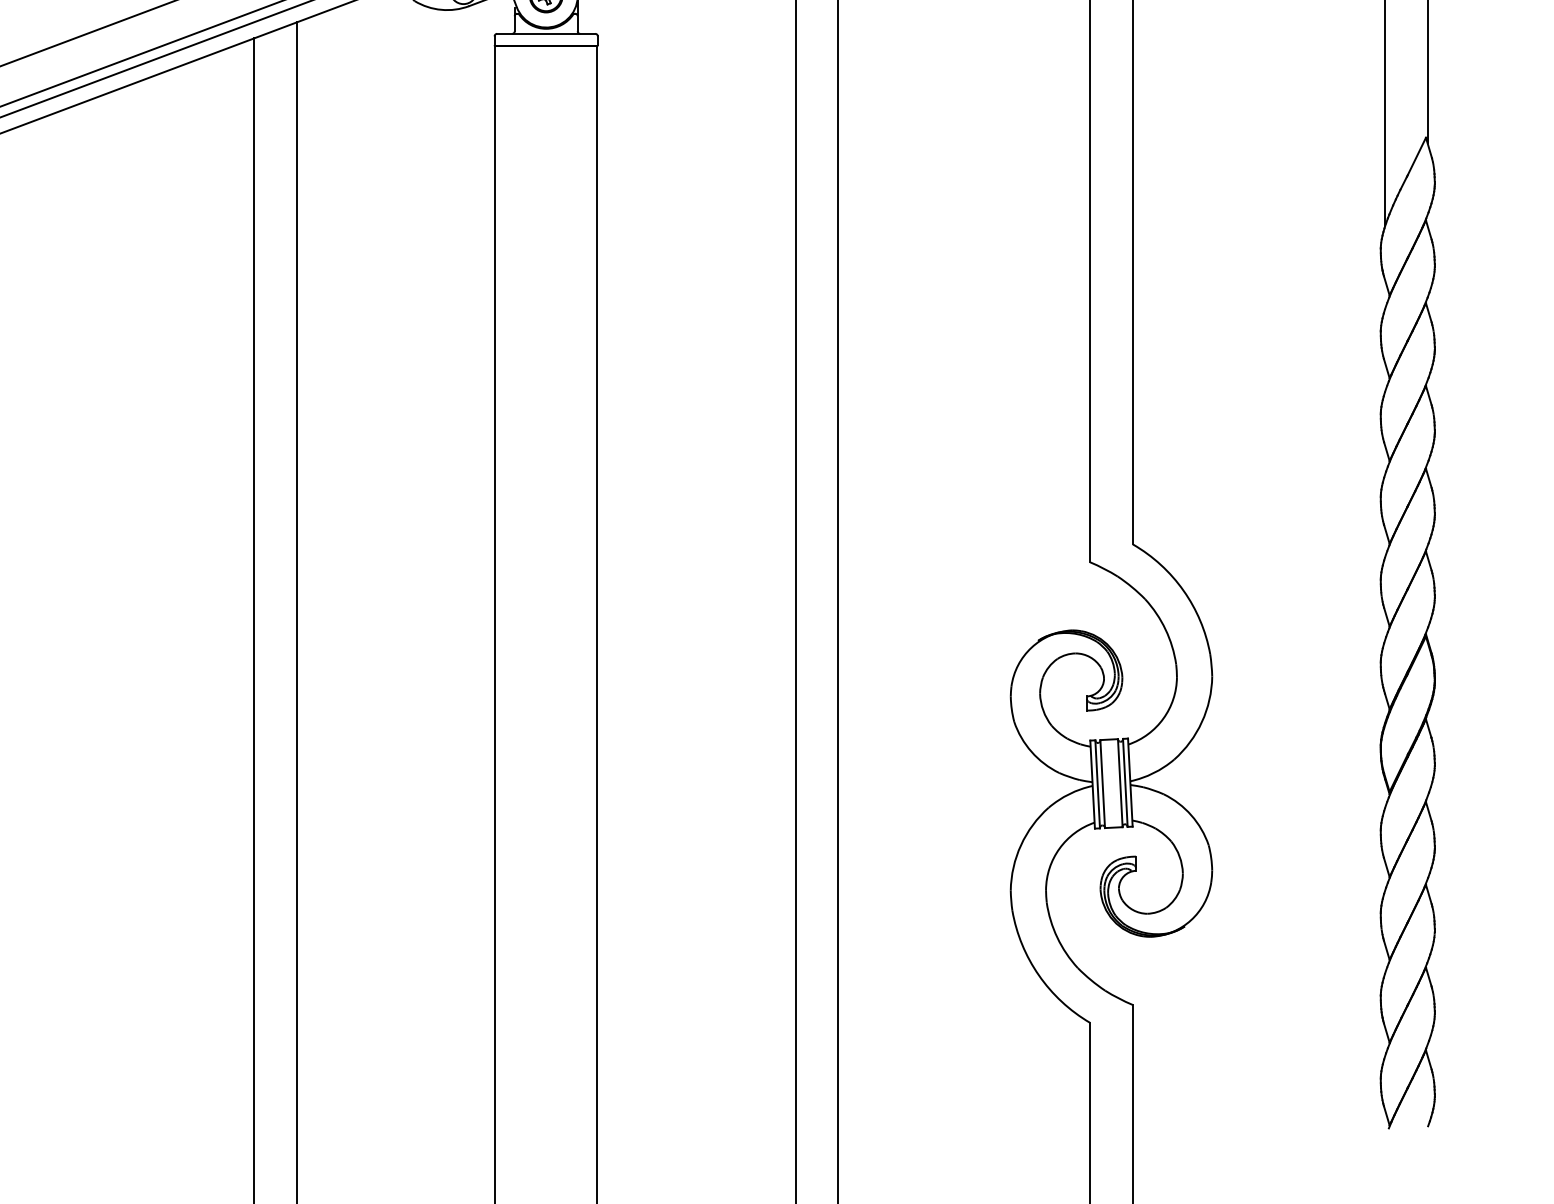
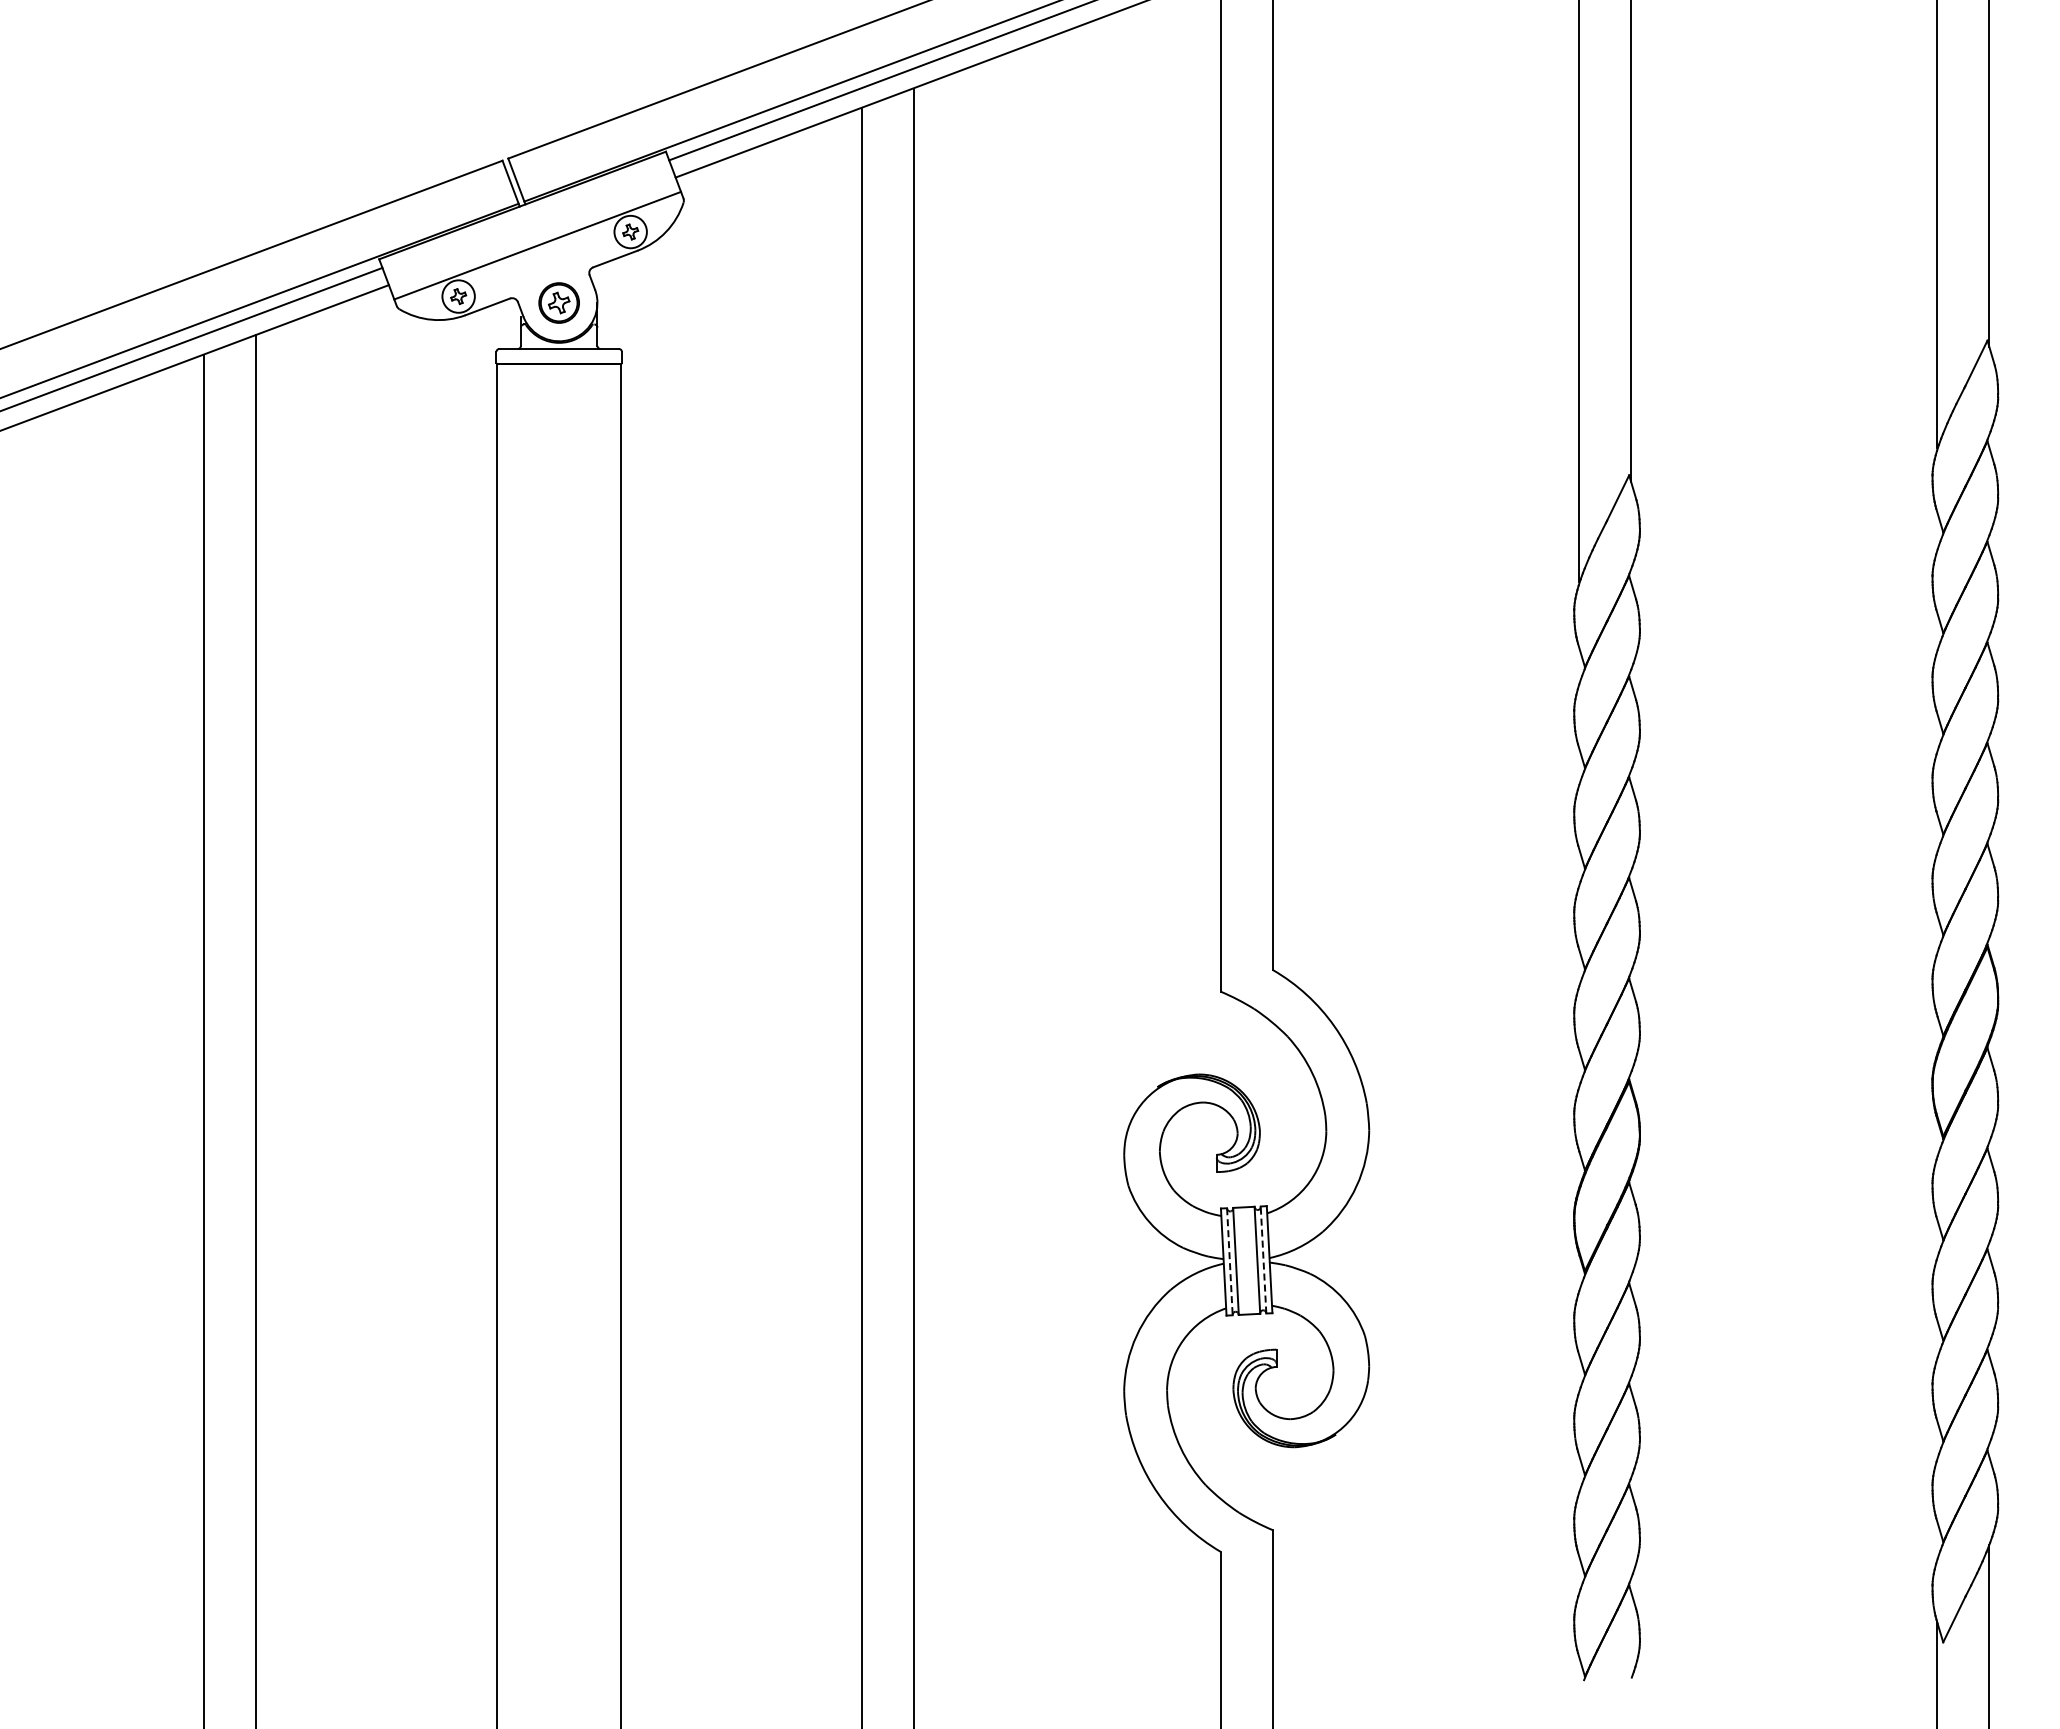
line: (1125, 783) -> (1263, 1260), solid -> dashed
line: (1097, 784) -> (1229, 1261), solid -> dashed

